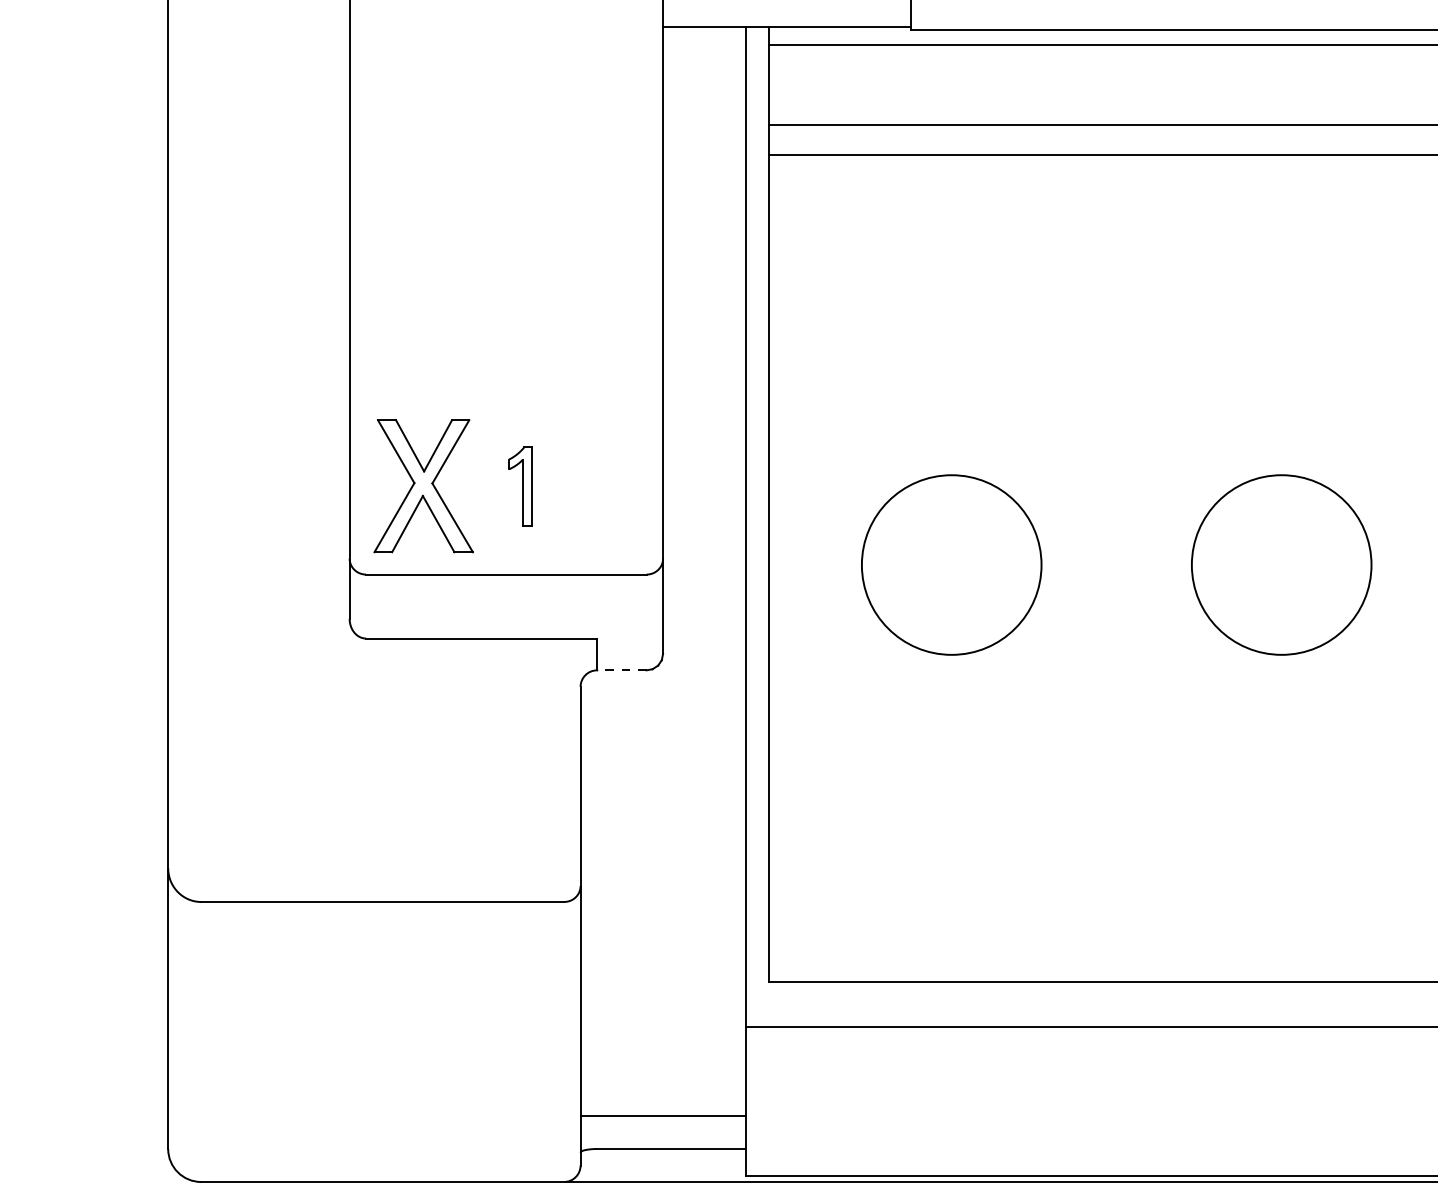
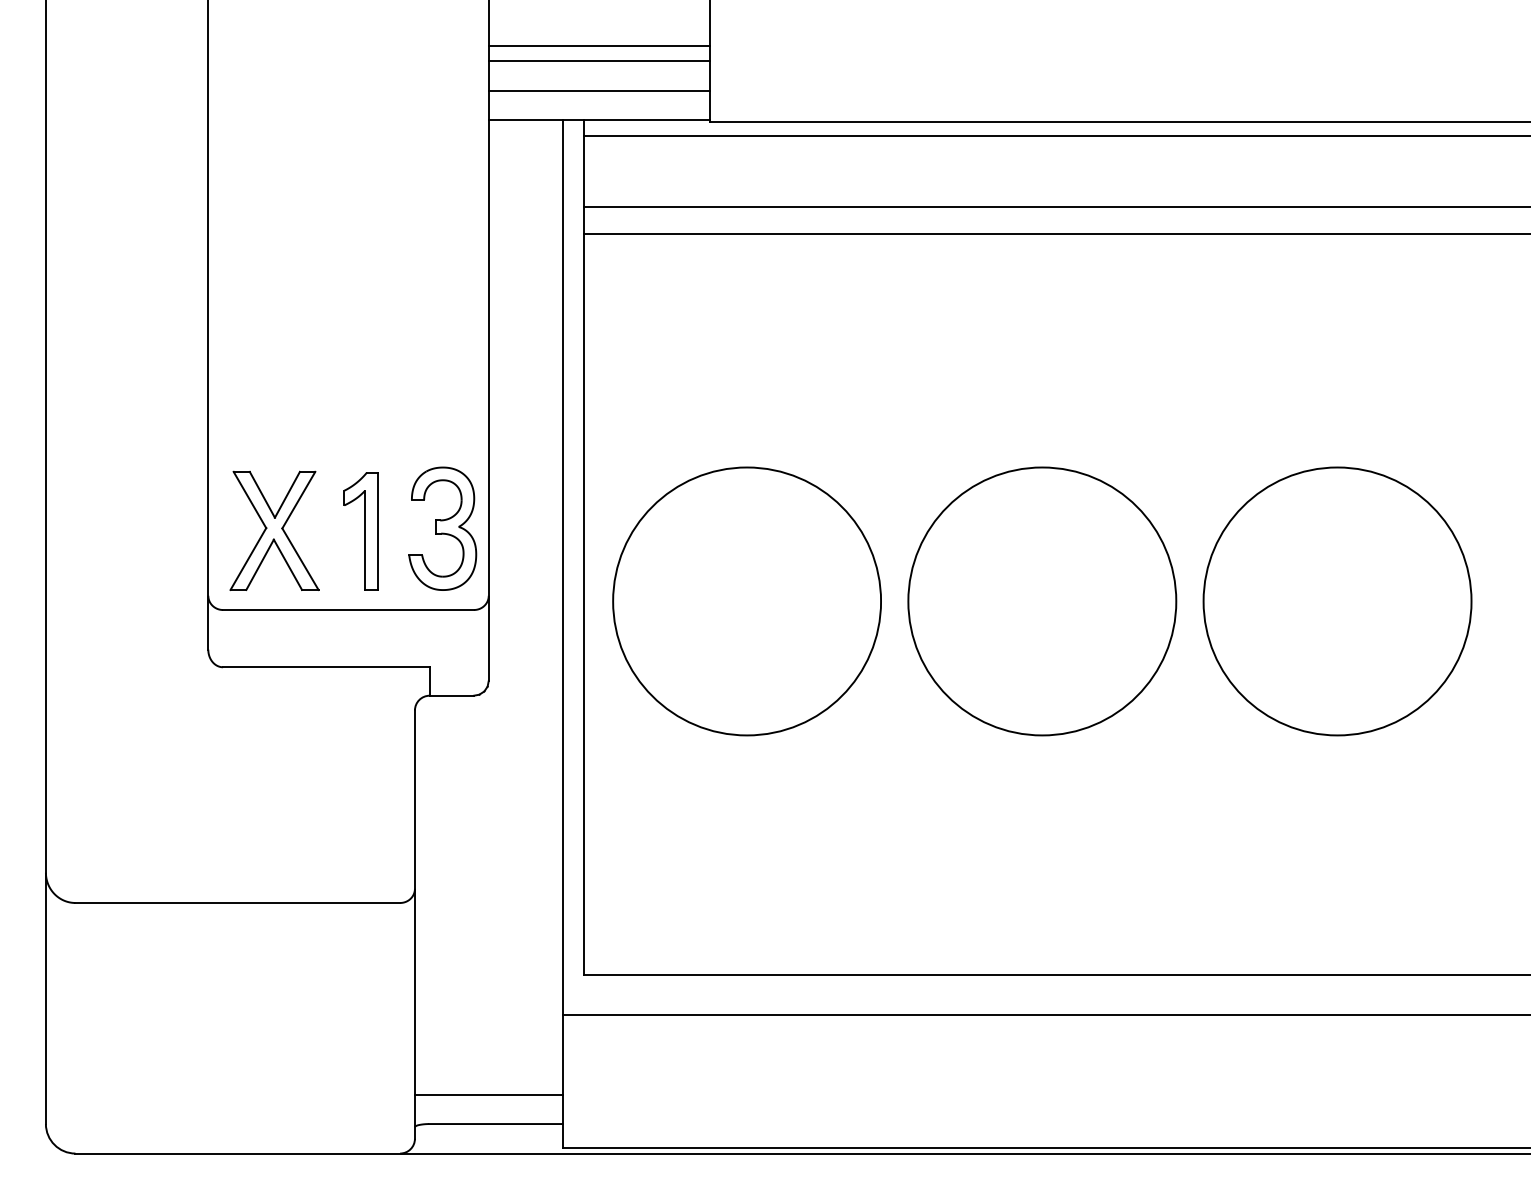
part: (611, 483) -> (442, 528), added
part: (519, 486) -> (360, 531), size x1.67
circle: (951, 565) -> (746, 601), size x1.67
circle: (1281, 565) -> (1042, 601), size x1.67
line: (621, 670) -> (451, 695), dashed -> solid

